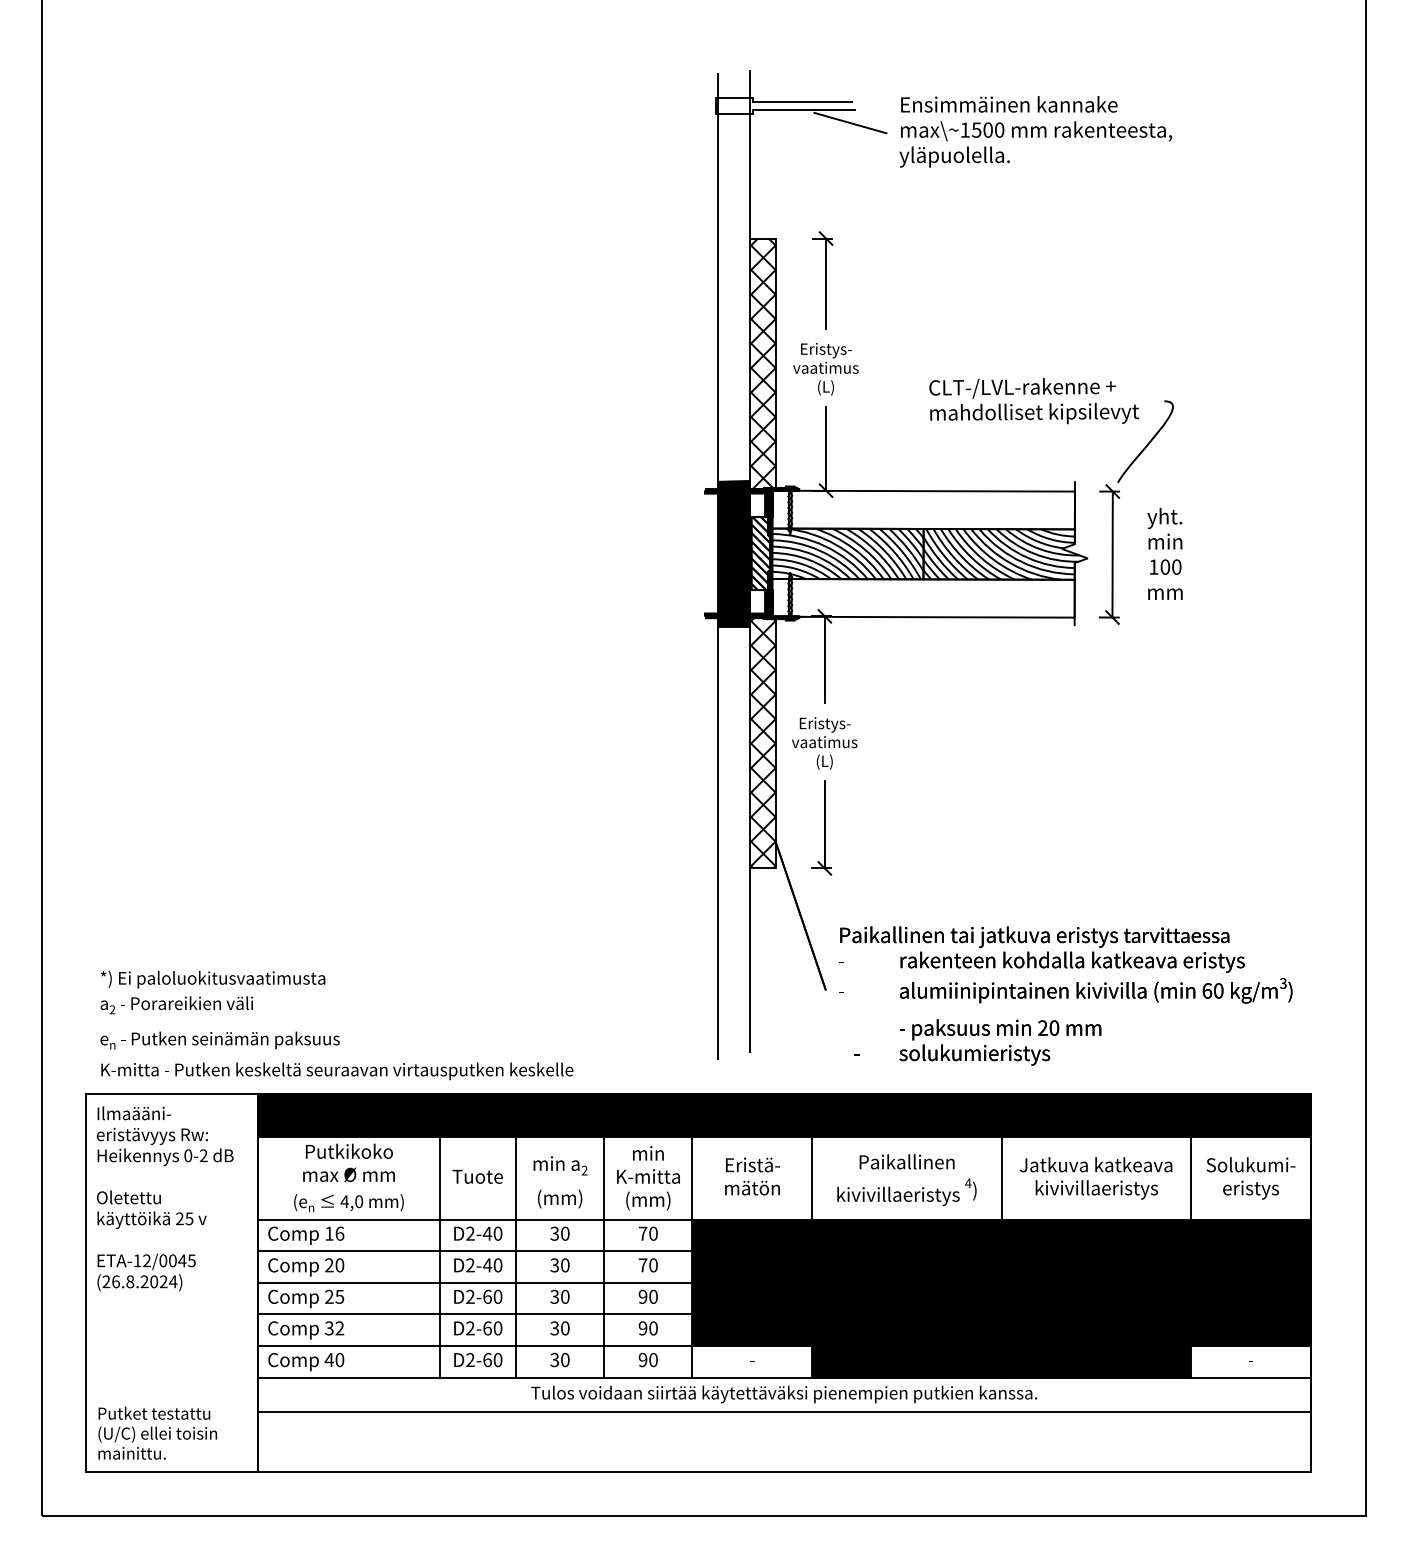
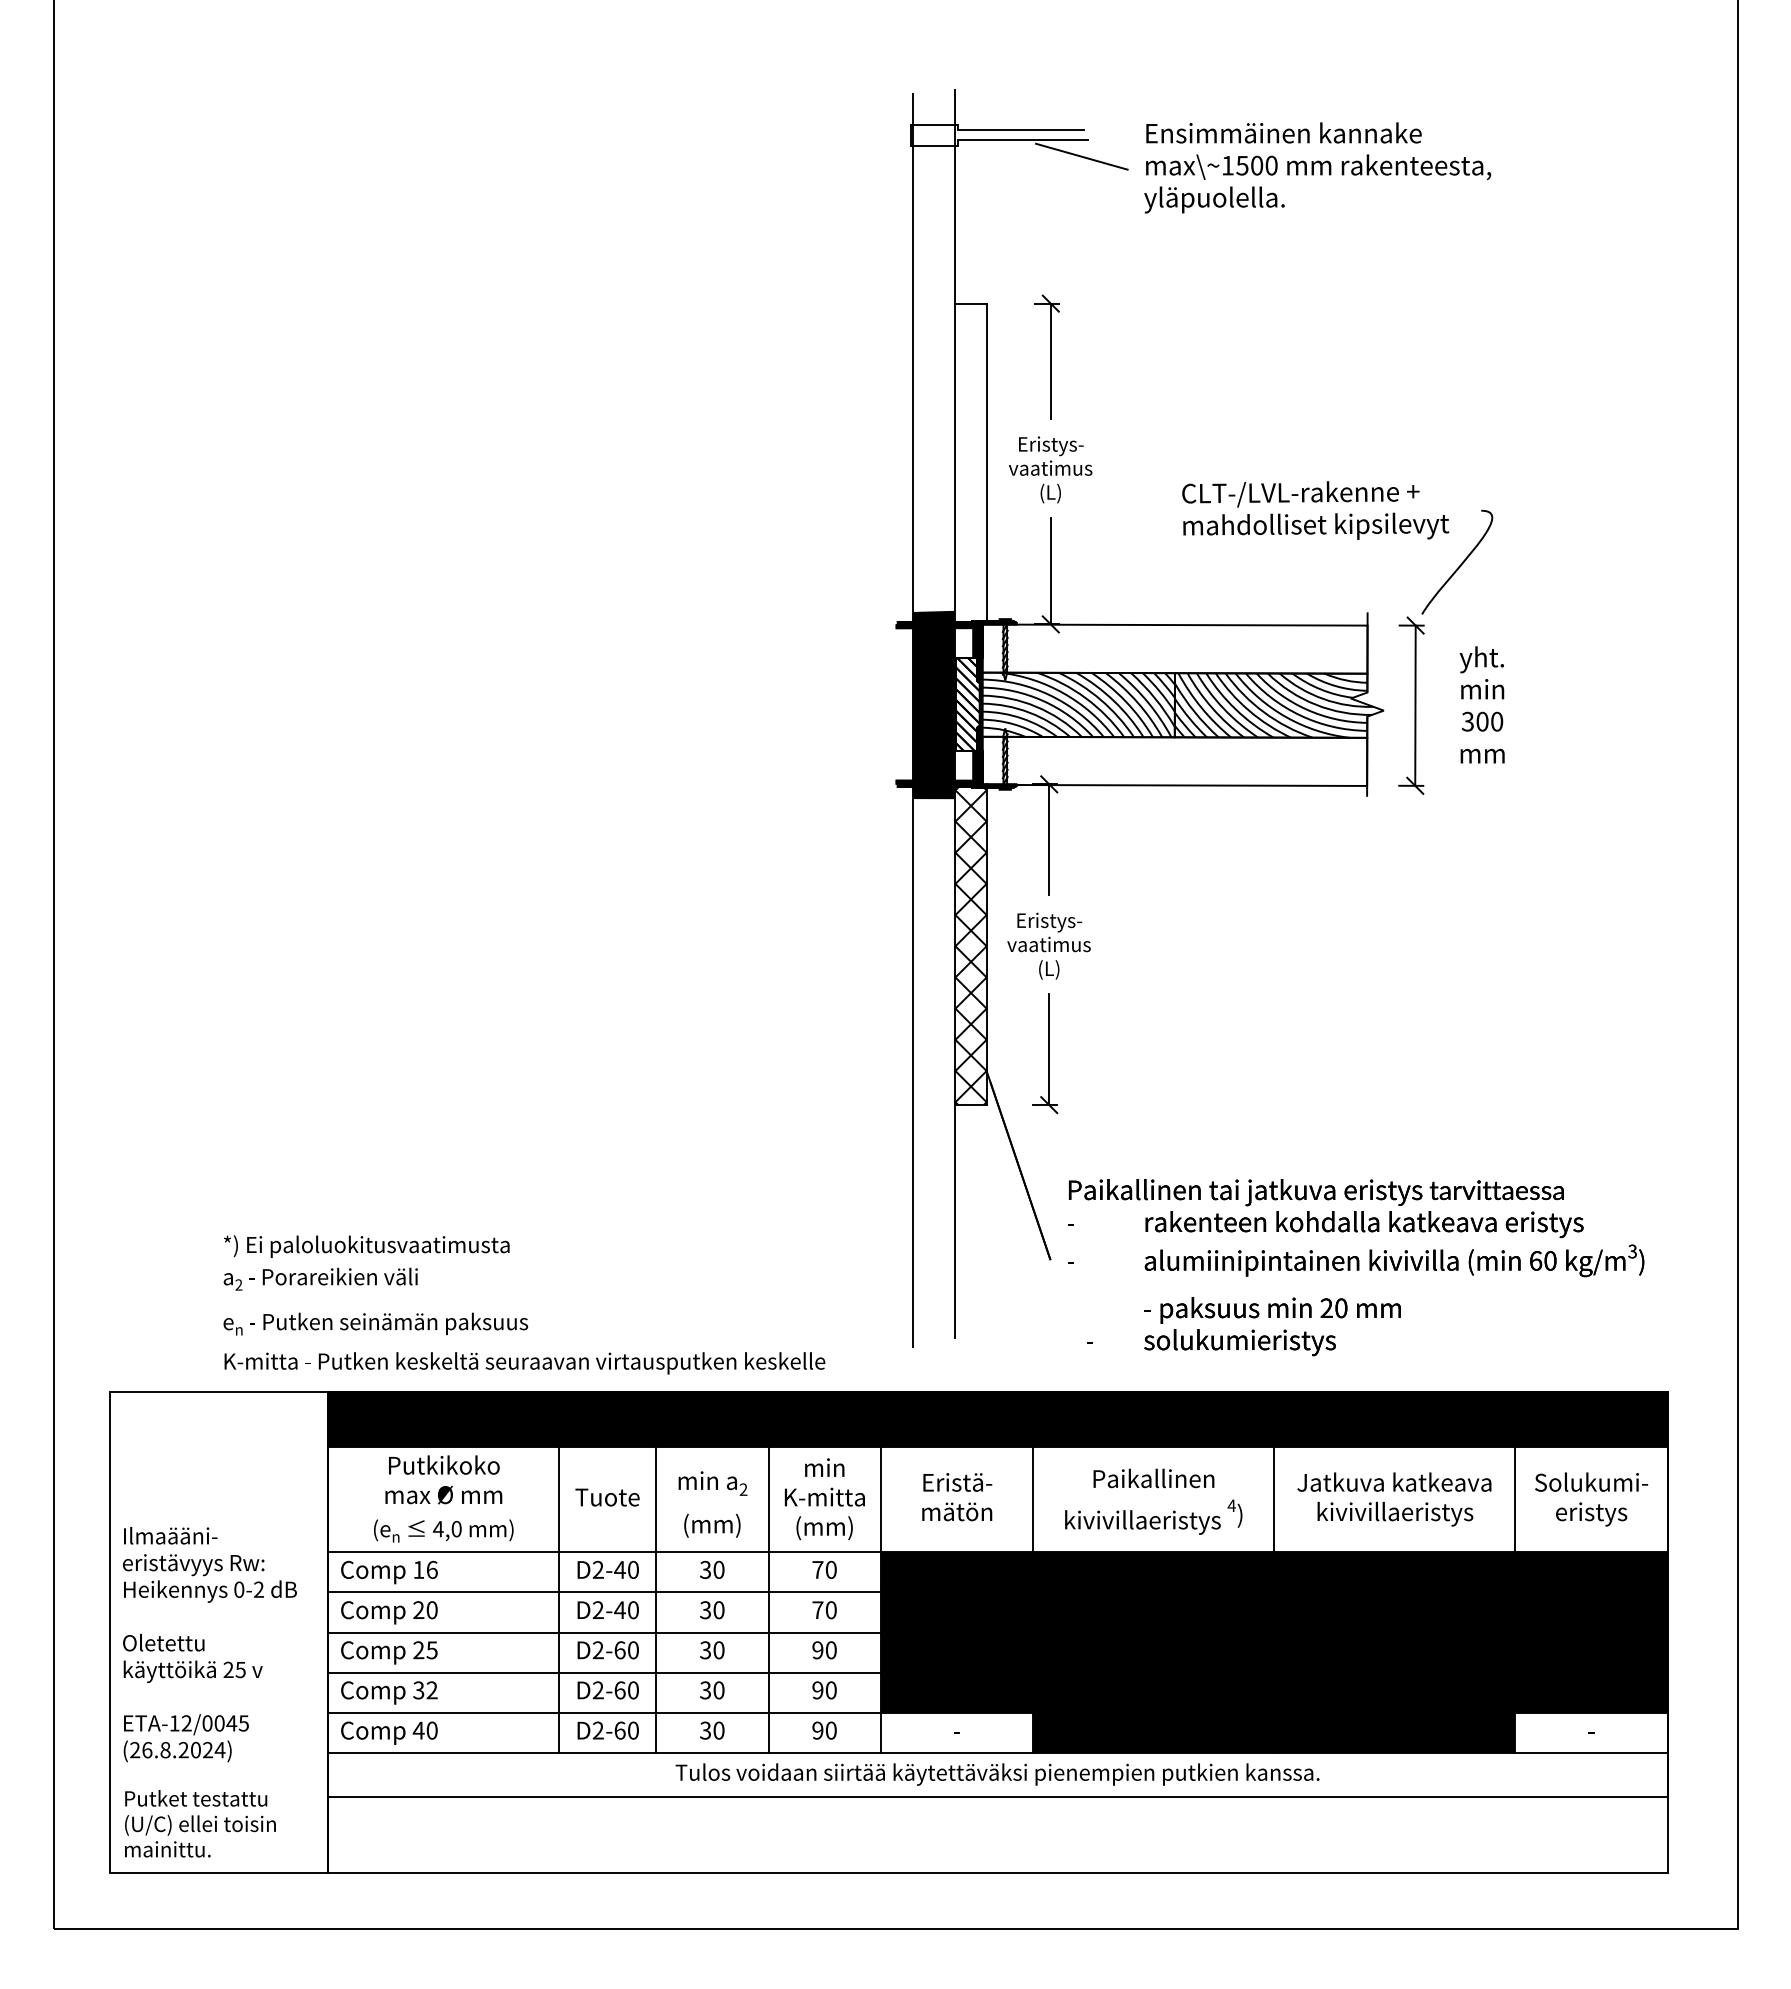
hatch: (762, 364) -> (970, 463), removed
text: (1153, 566) -> (1467, 721), 100 -> 300
text: (336, 1025) -> (524, 1304), moved
text: (164, 1198) -> (209, 1644), moved

